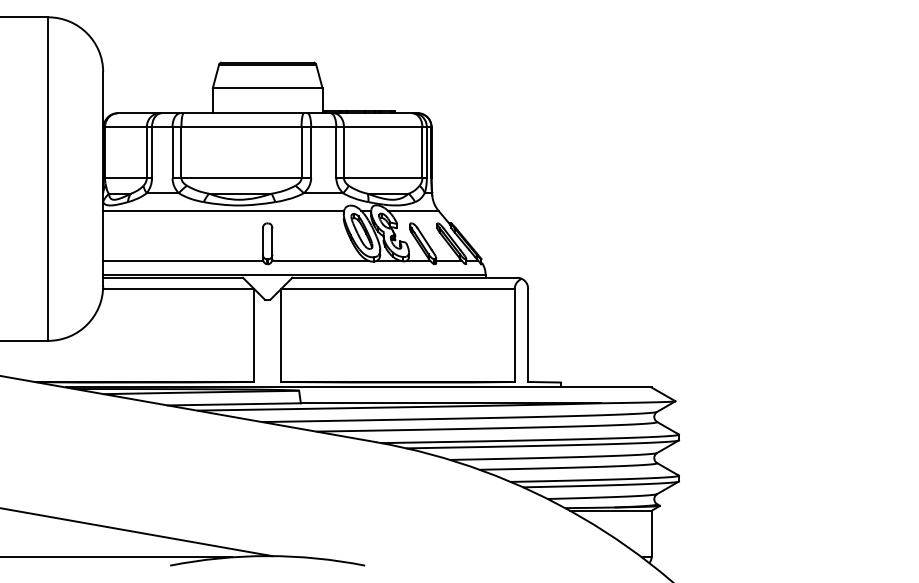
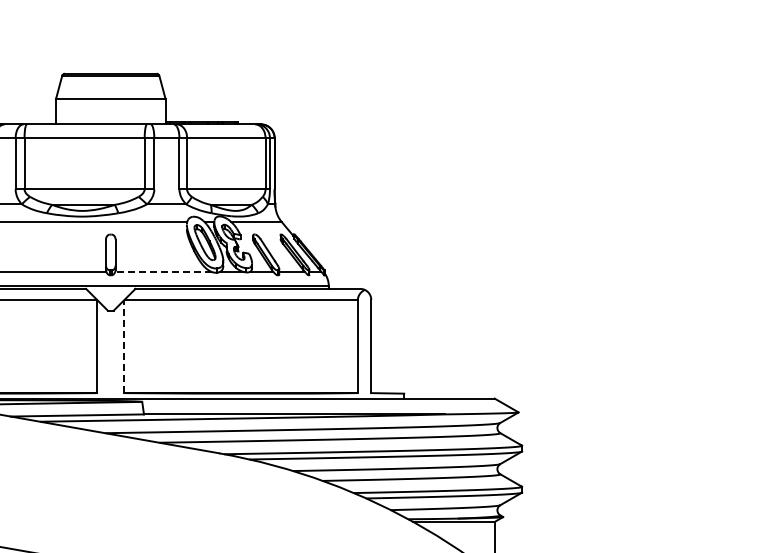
line: (319, 260) -> (162, 271), solid -> dashed
line: (281, 335) -> (124, 346), solid -> dashed

